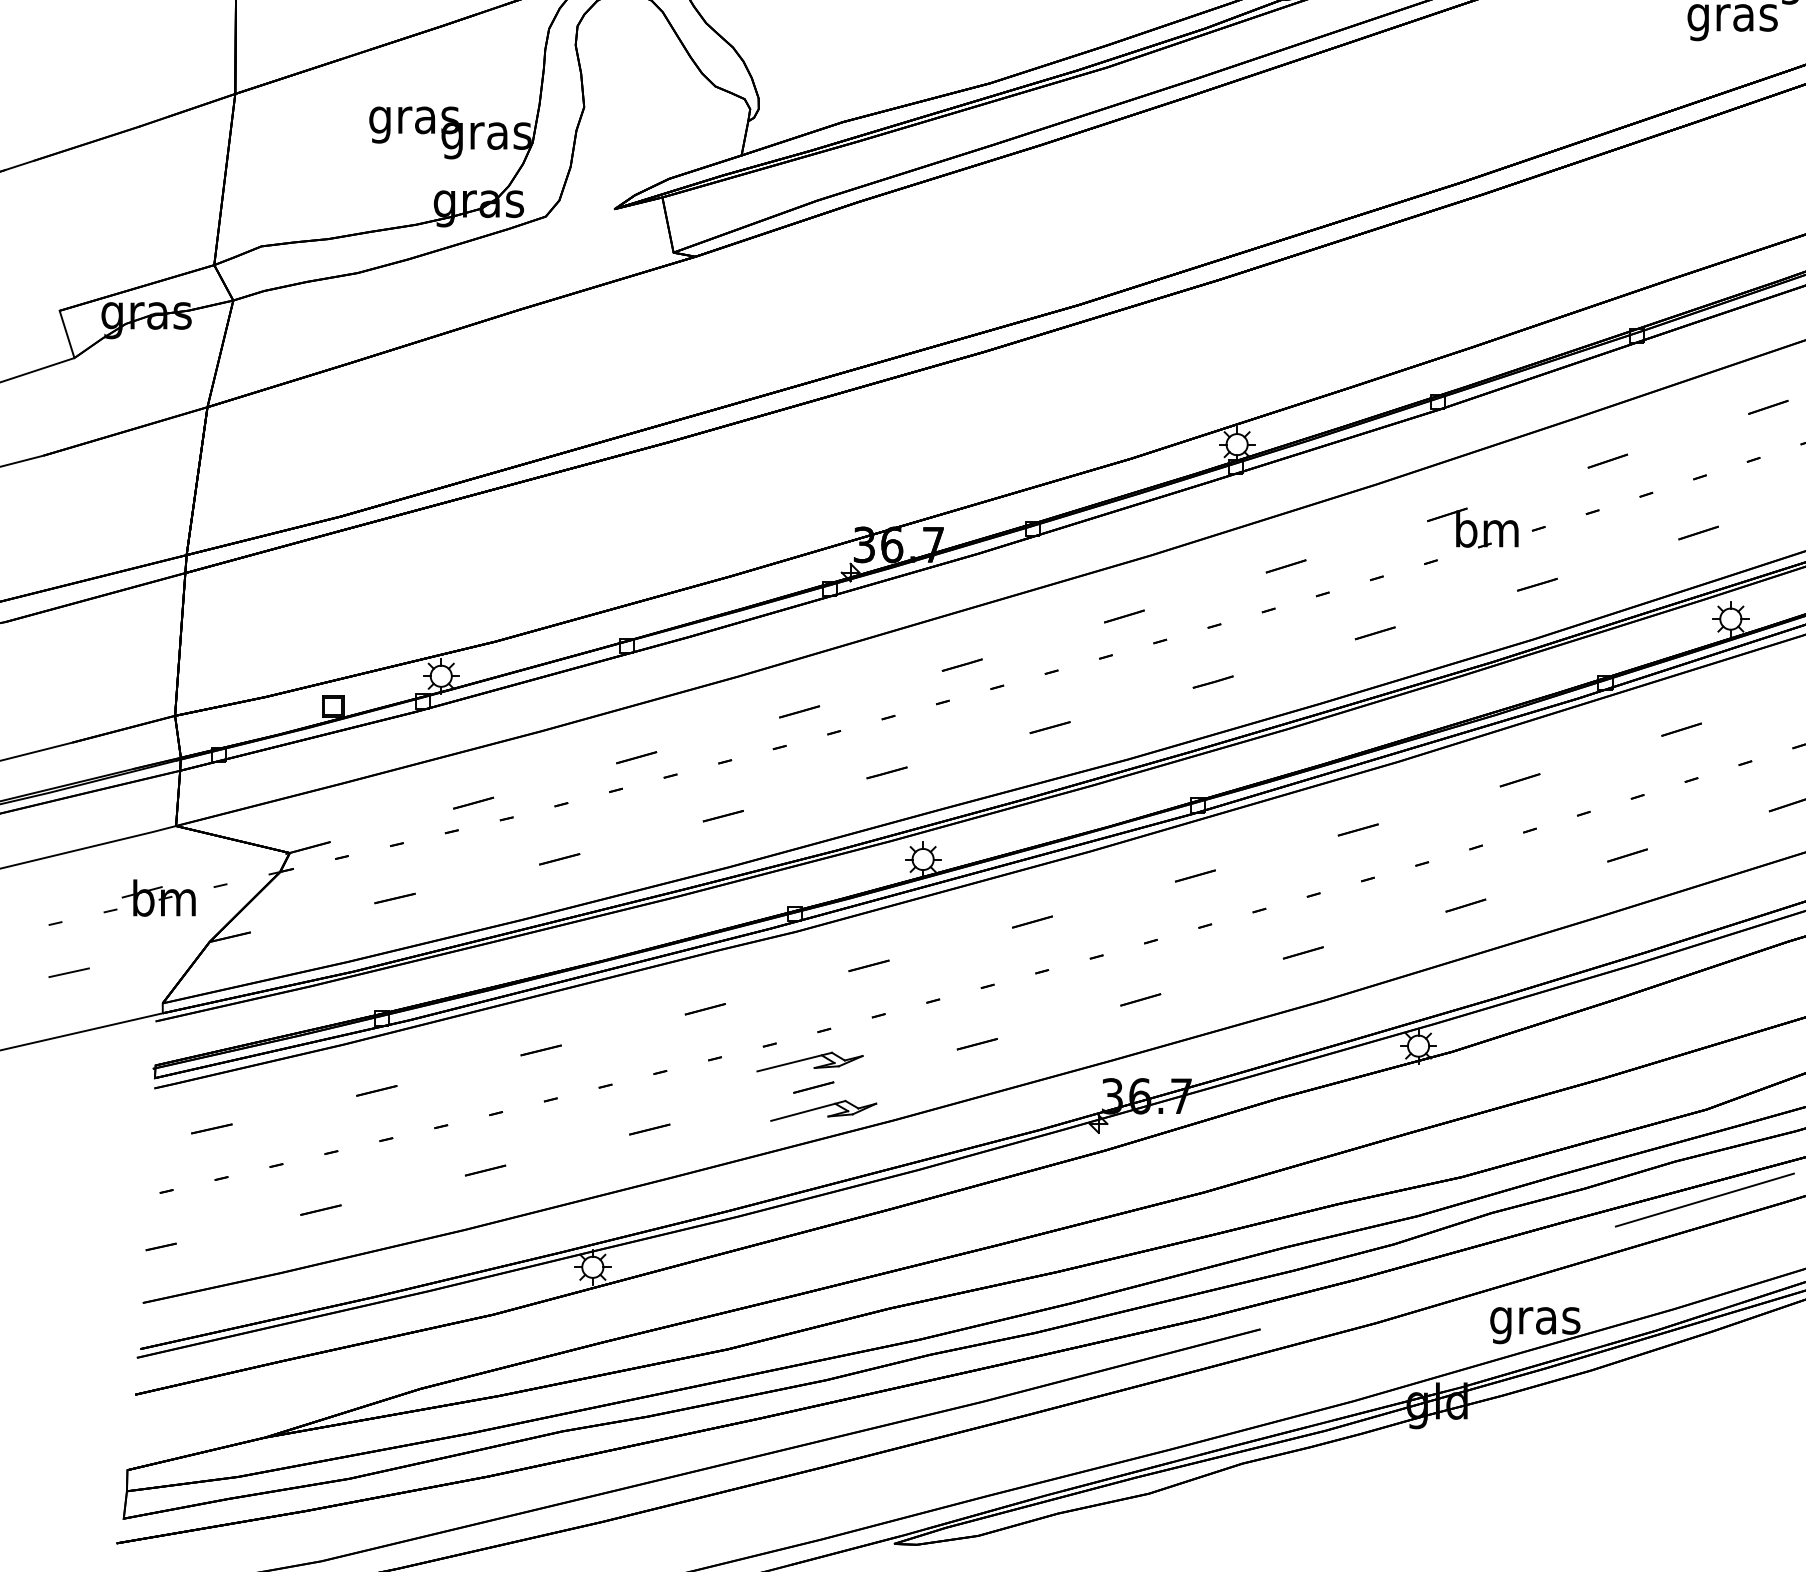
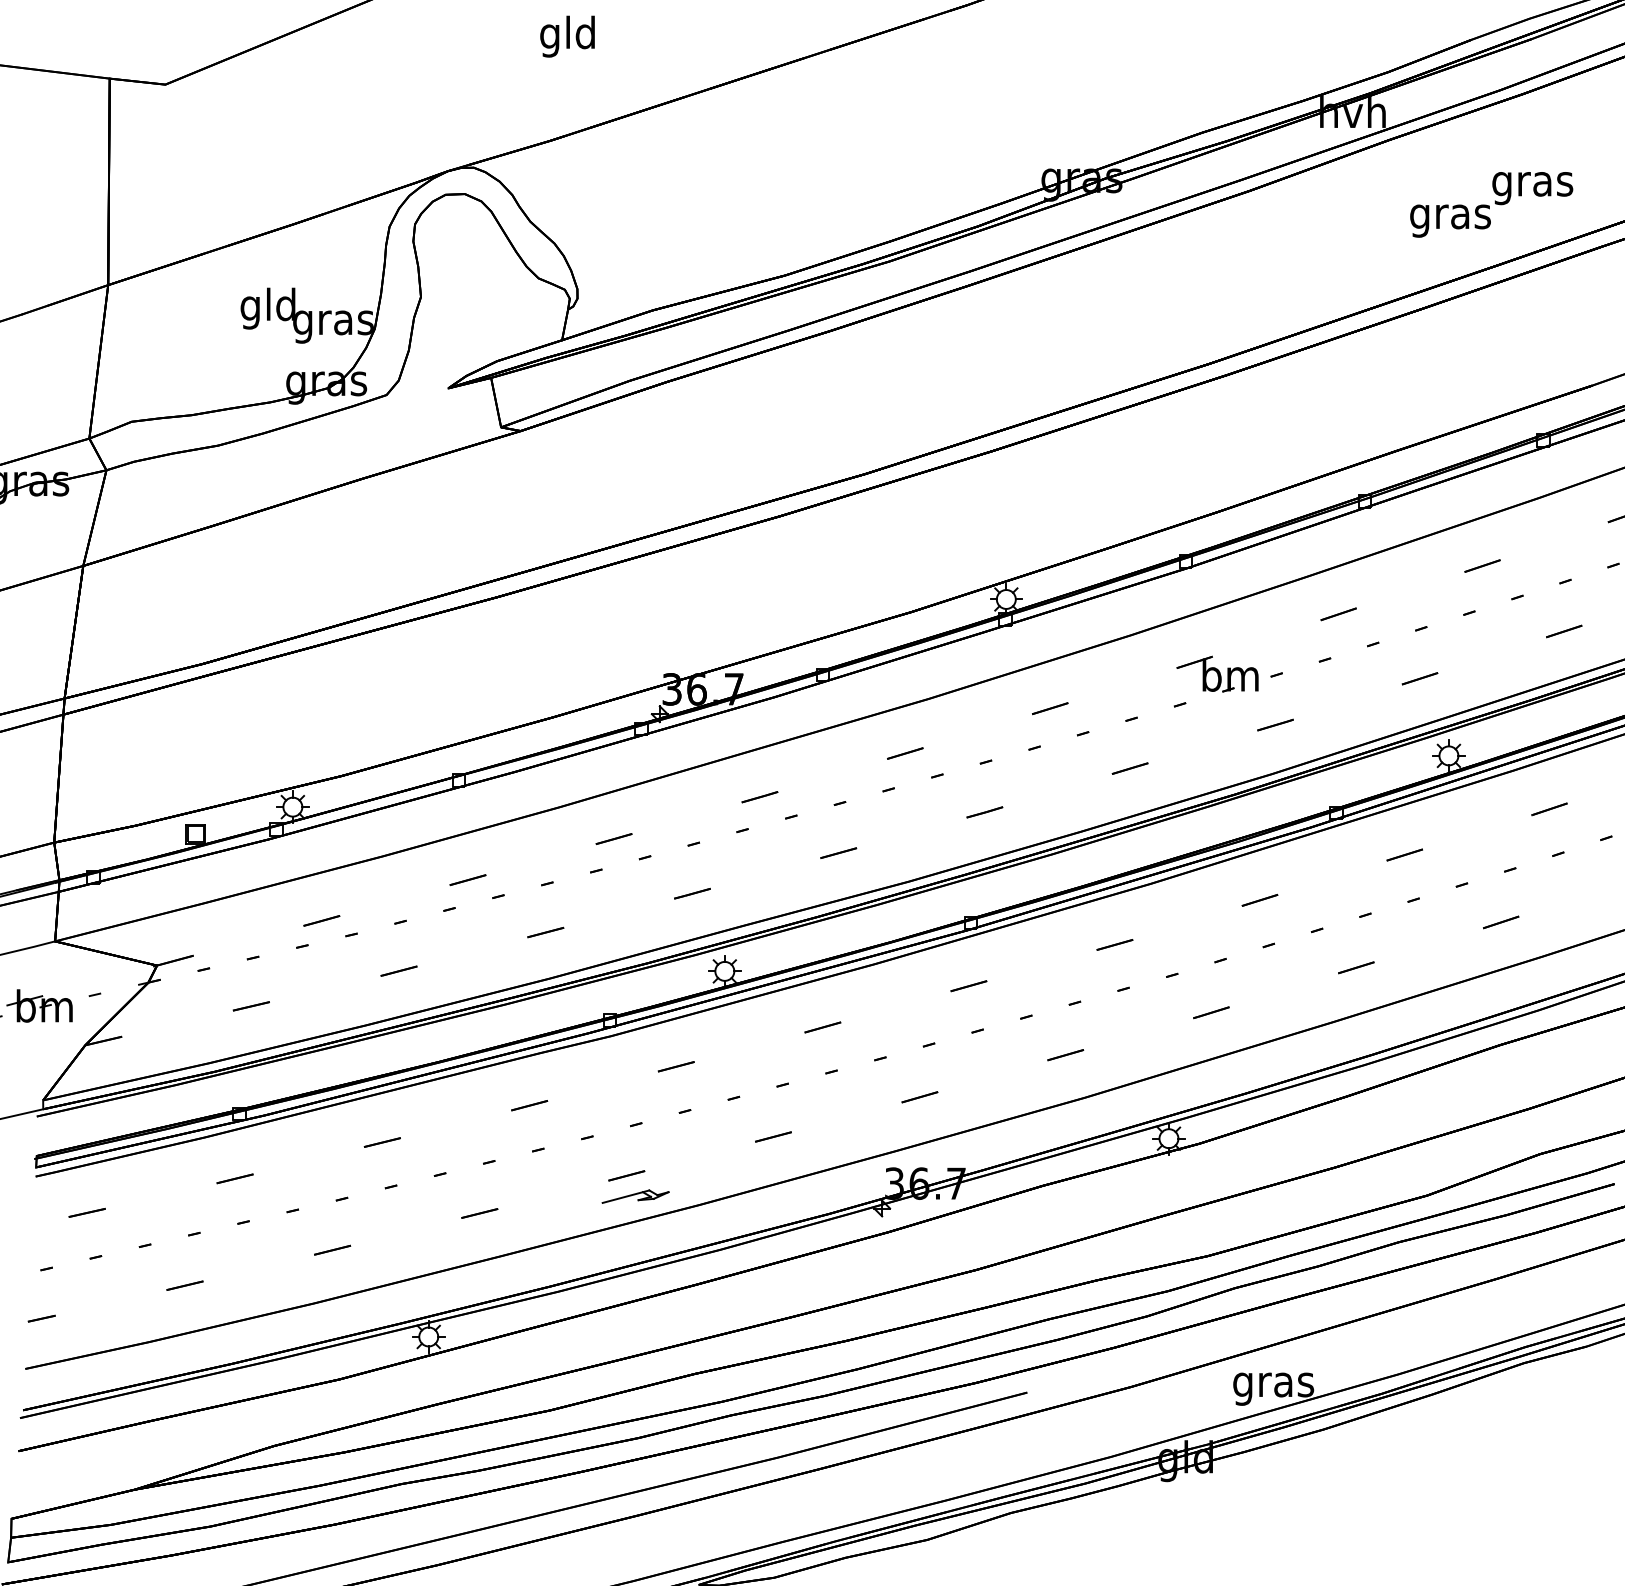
text: (414, 120) -> (268, 308), gras -> gld
part: (810, 1061) -> (623, 1152), removed
part: (823, 1110) -> (635, 1196), size x0.7
line: (1704, 1199) -> (1425, 1276), removed

